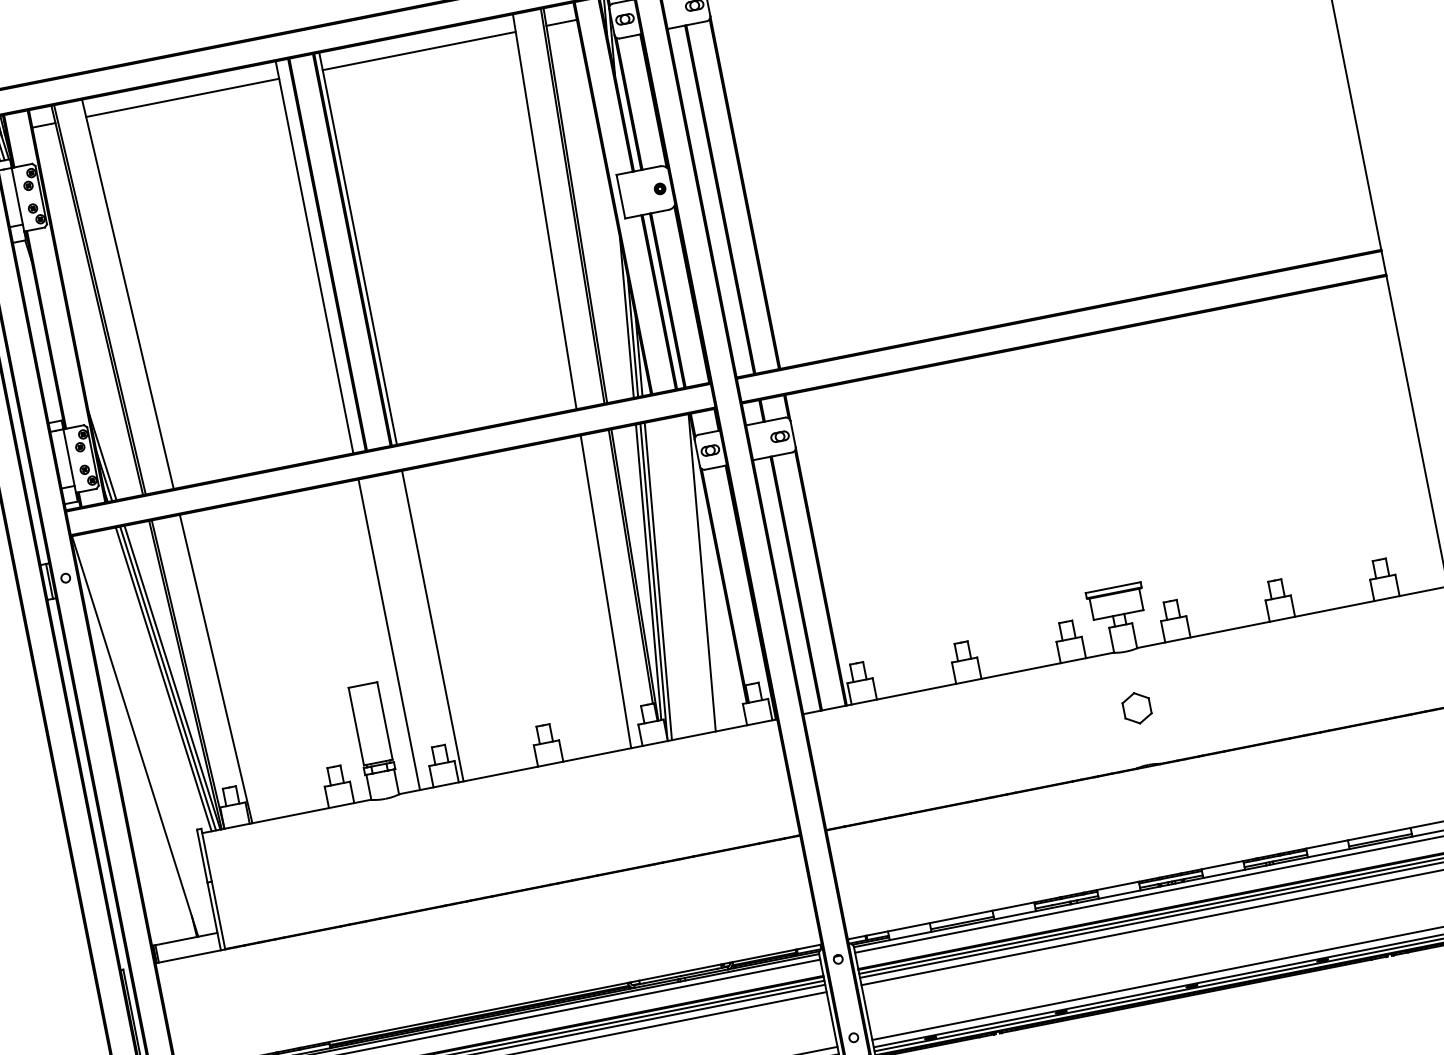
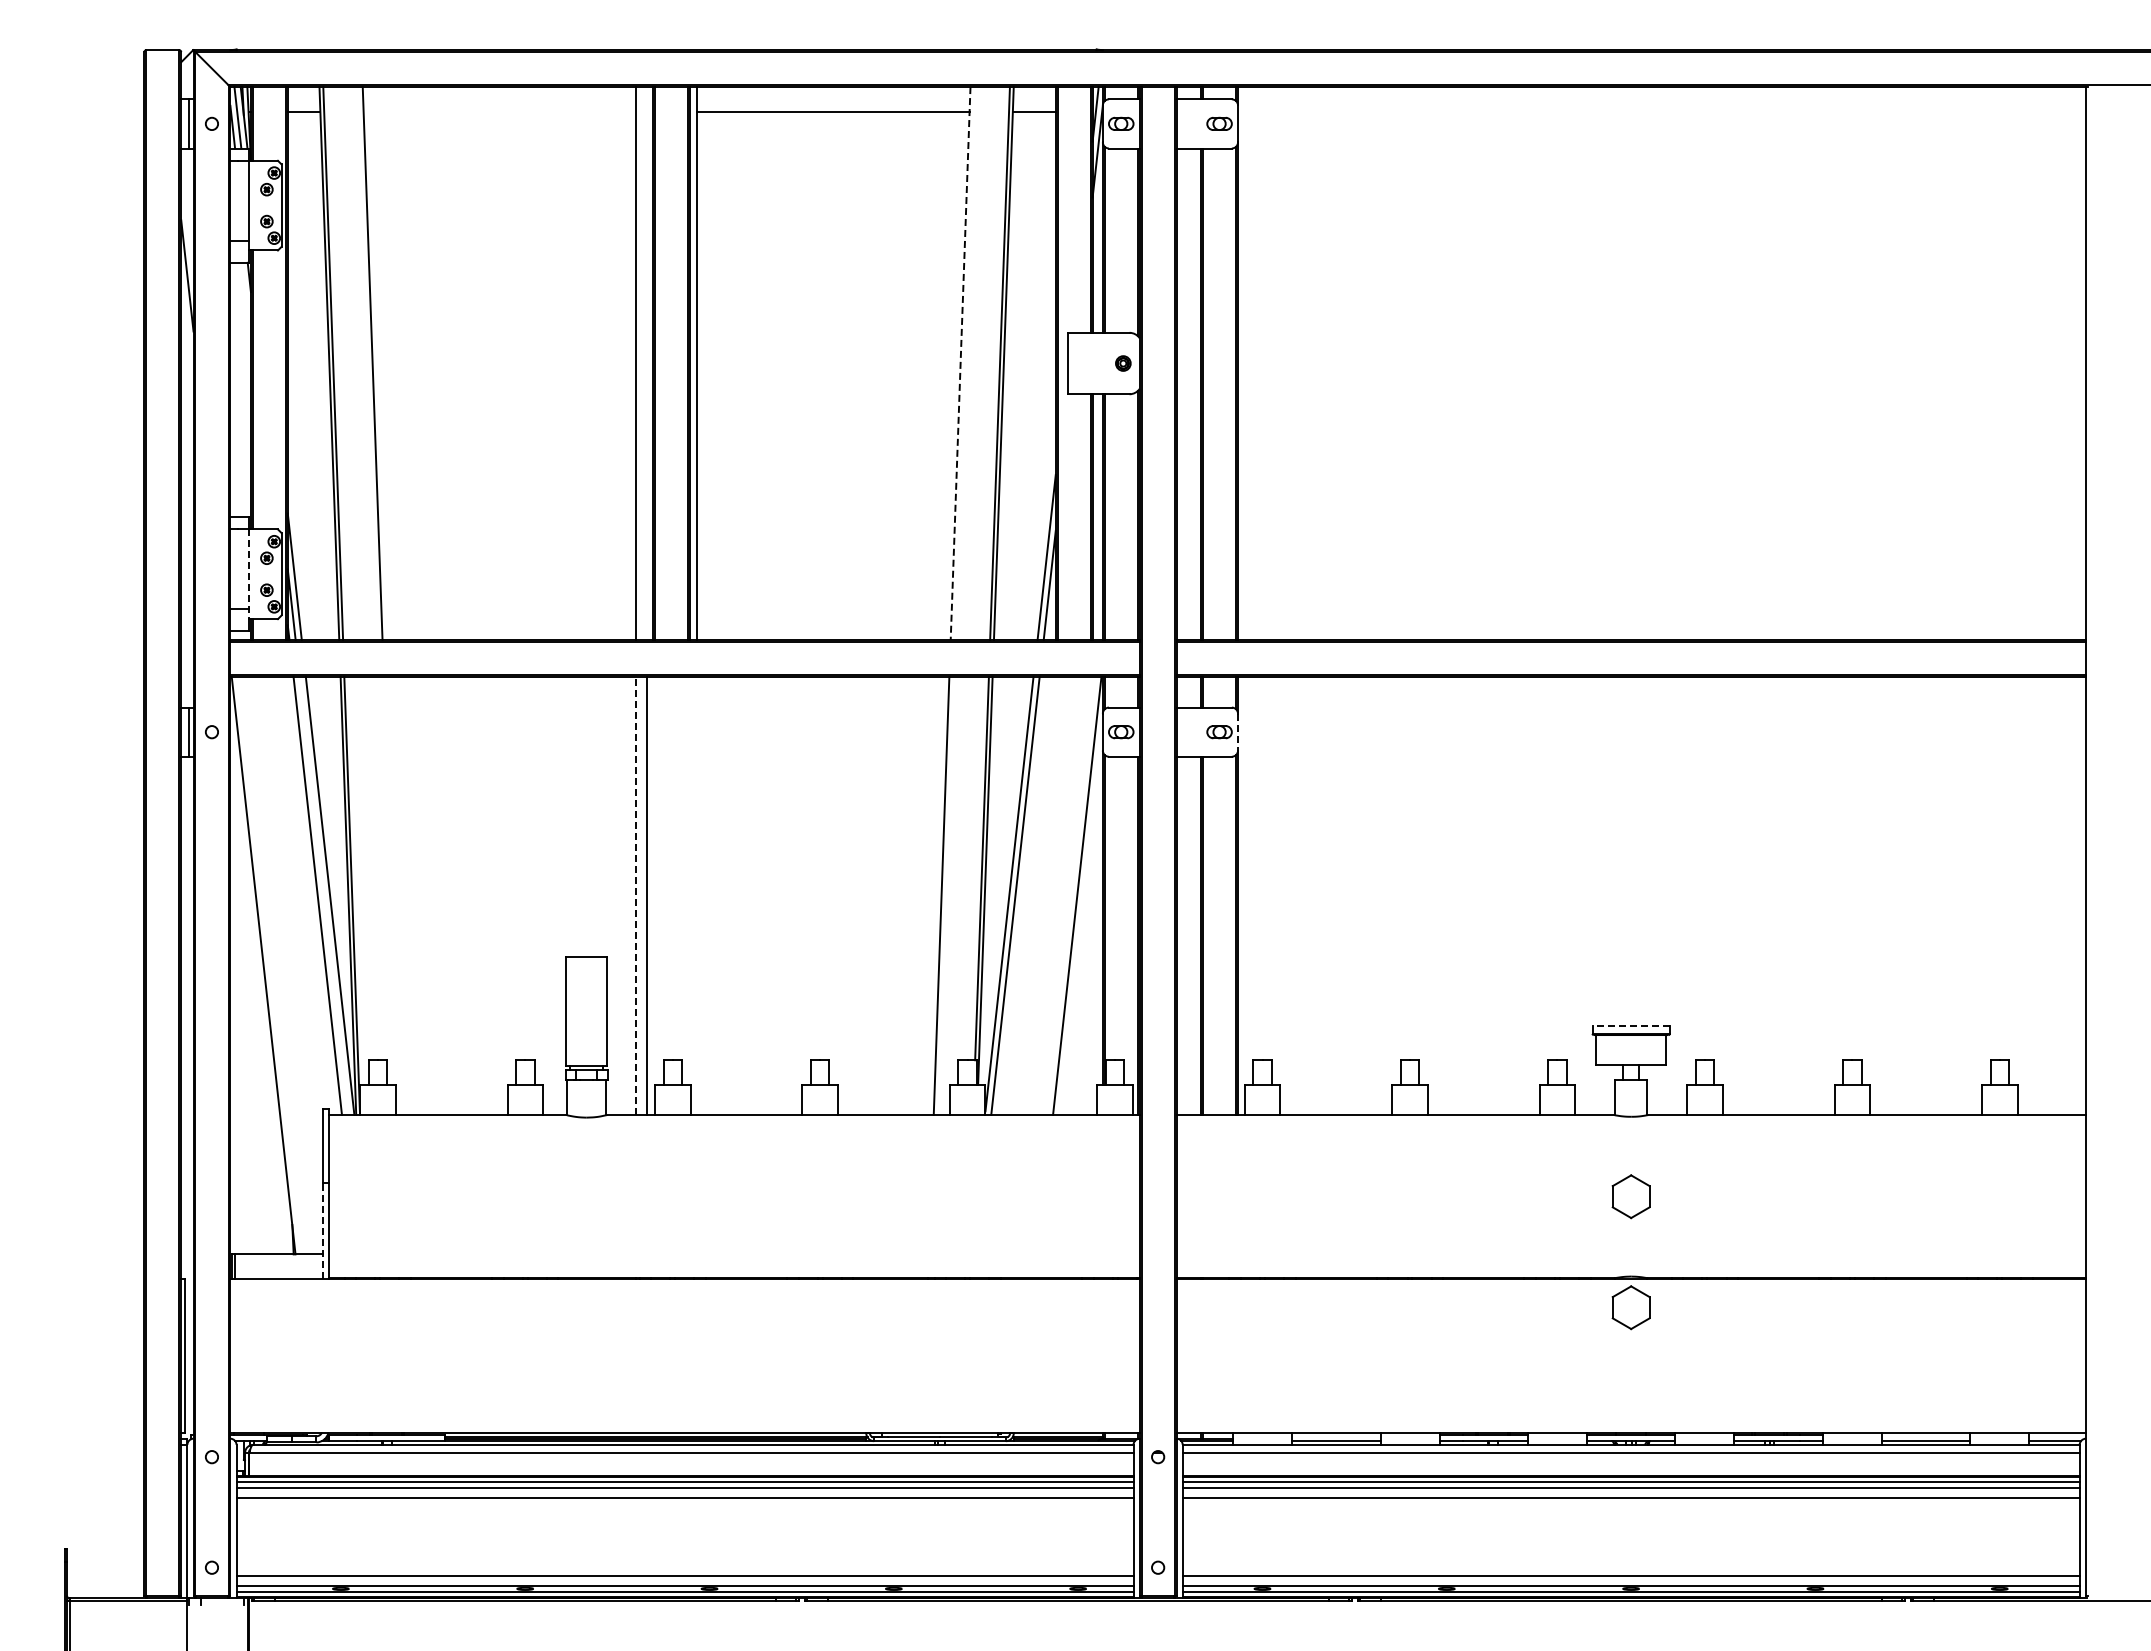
line: (182, 97) -> (499, 111), removed
line: (544, 211) -> (960, 363), solid -> dashed
line: (626, 317) -> (1043, 529), removed
line: (793, 434) -> (1238, 732), solid -> dashed
line: (69, 461) -> (248, 574), solid -> dashed
line: (648, 572) -> (1004, 880), removed
line: (1113, 587) -> (1631, 1026), solid -> dashed
line: (432, 625) -> (647, 895), moved
line: (388, 634) -> (635, 895), solid -> dashed
line: (215, 668) -> (391, 895), removed
line: (167, 678) -> (323, 895), removed
part: (1152, 786) -> (1630, 1307), added
line: (214, 916) -> (322, 1231), solid -> dashed

